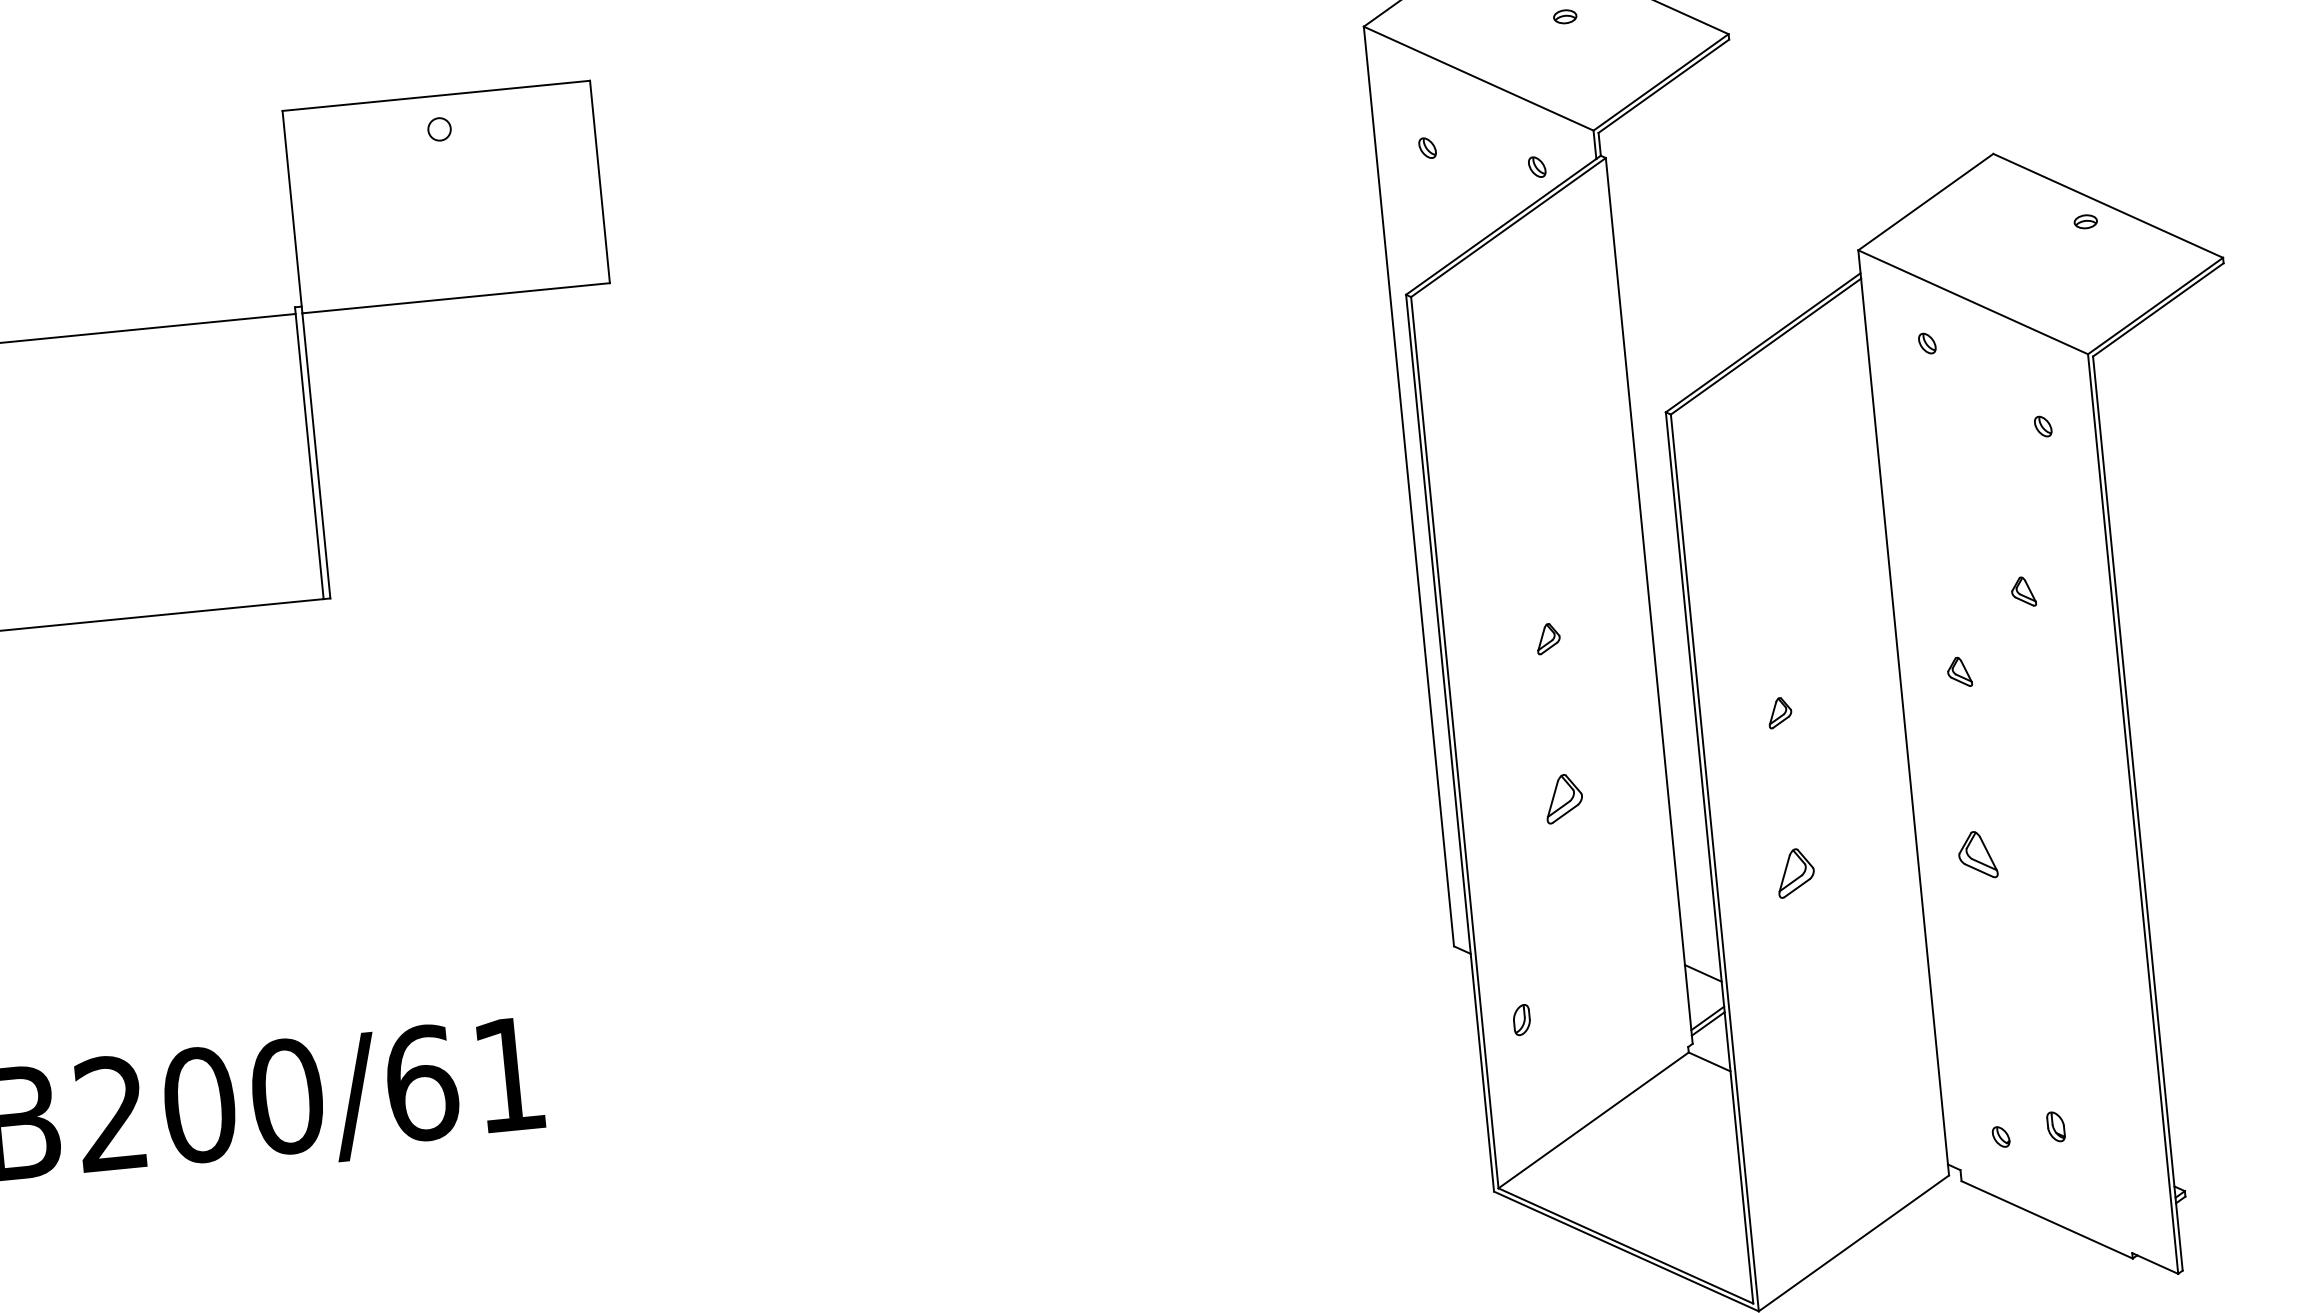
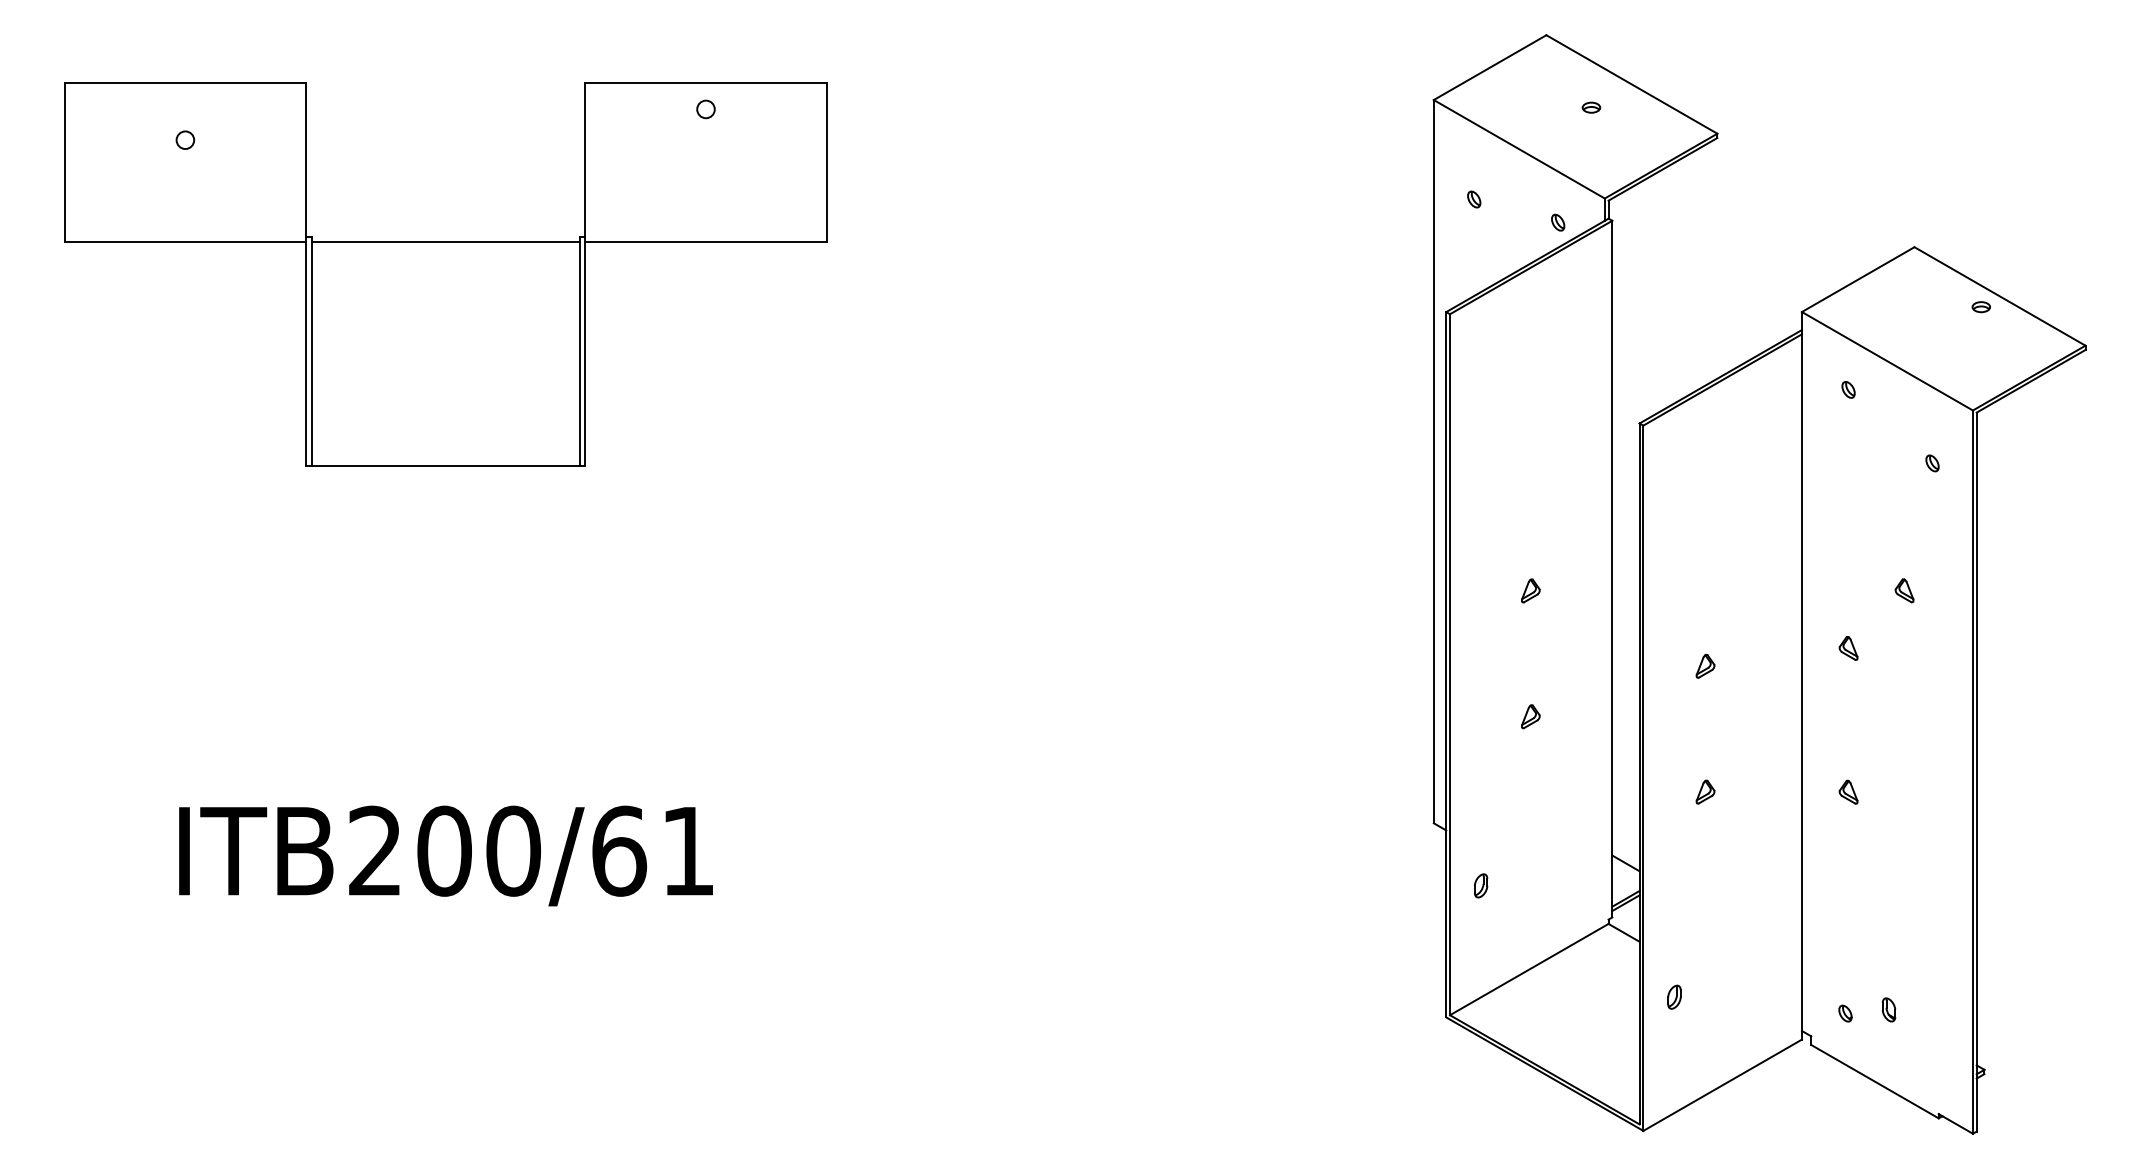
part: (1563, 798) -> (1530, 716), size x0.62
part: (1977, 854) -> (1848, 791), size x0.62
part: (1795, 872) -> (1705, 791), size x0.62
part: (1781, 1136) -> (1674, 996), added

